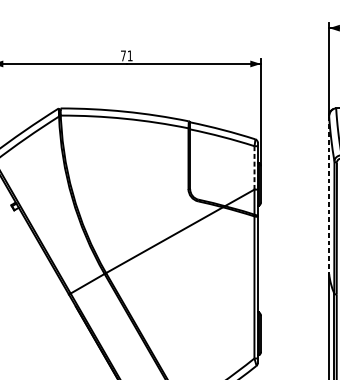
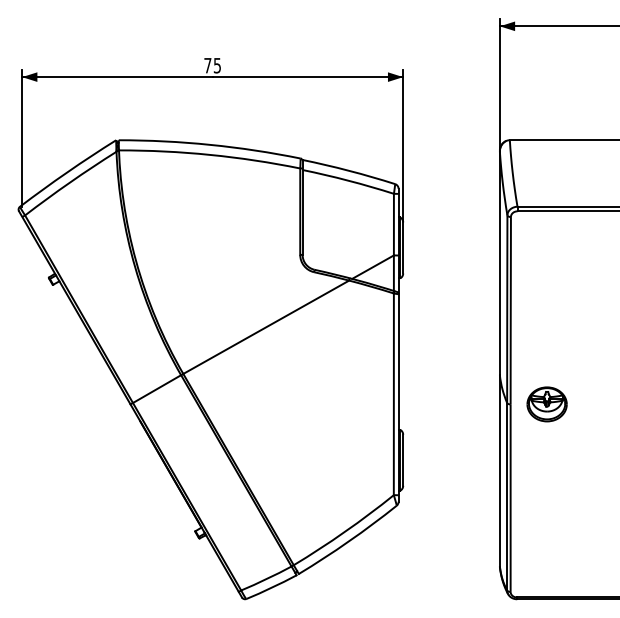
text: (129, 55) -> (216, 65), 71 -> 75
line: (254, 167) -> (393, 224), dashed -> solid
line: (328, 195) -> (499, 263), dashed -> solid

